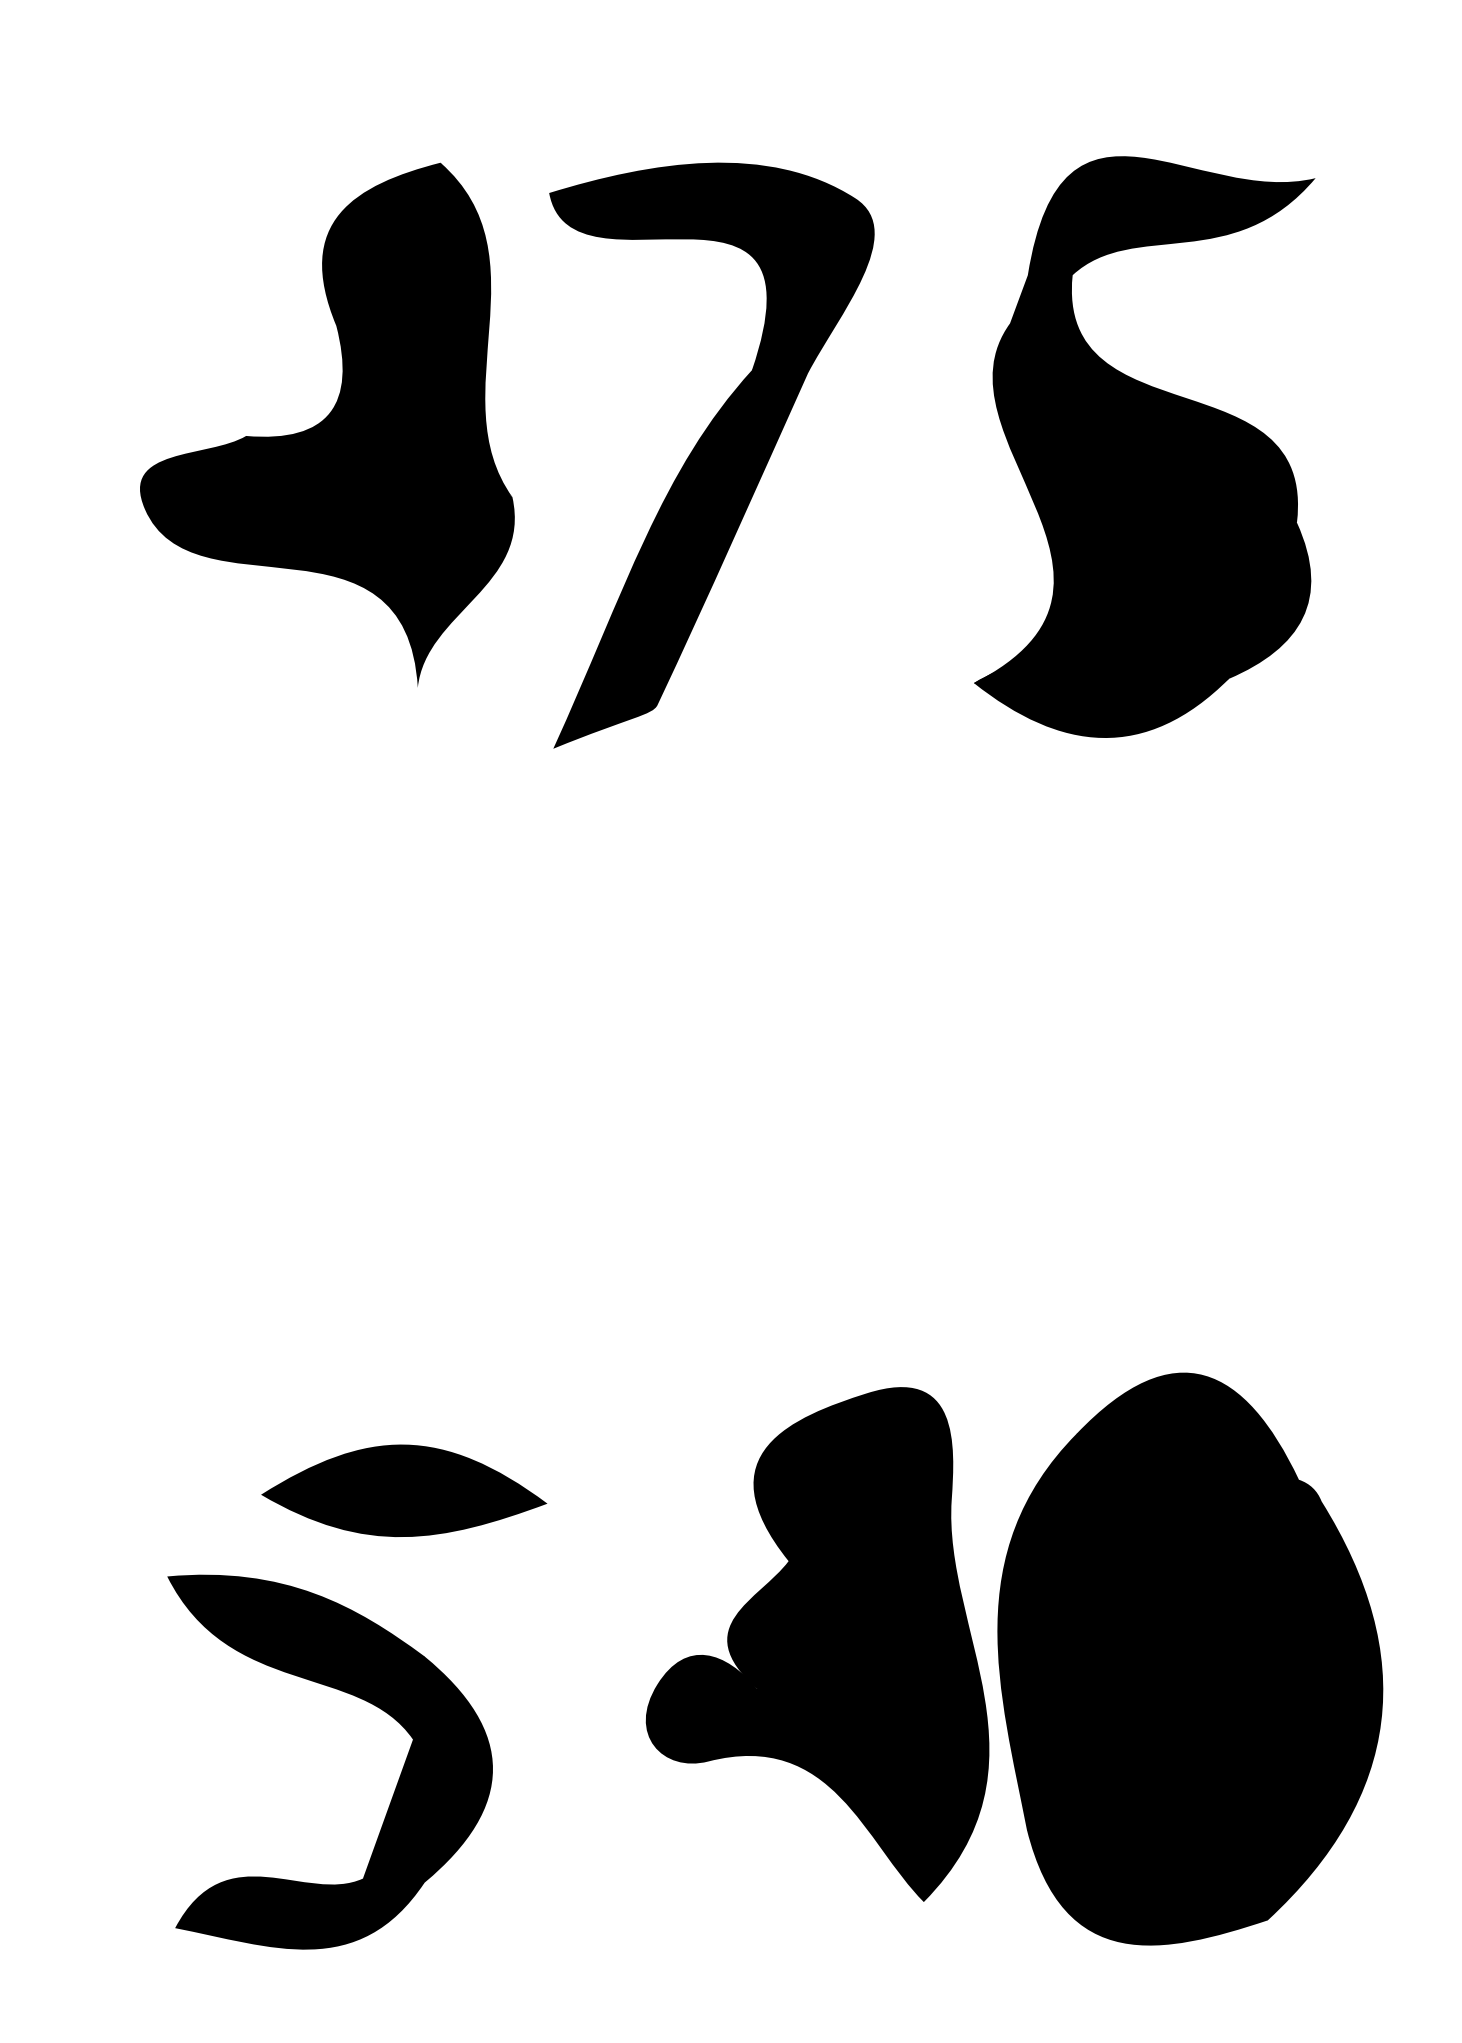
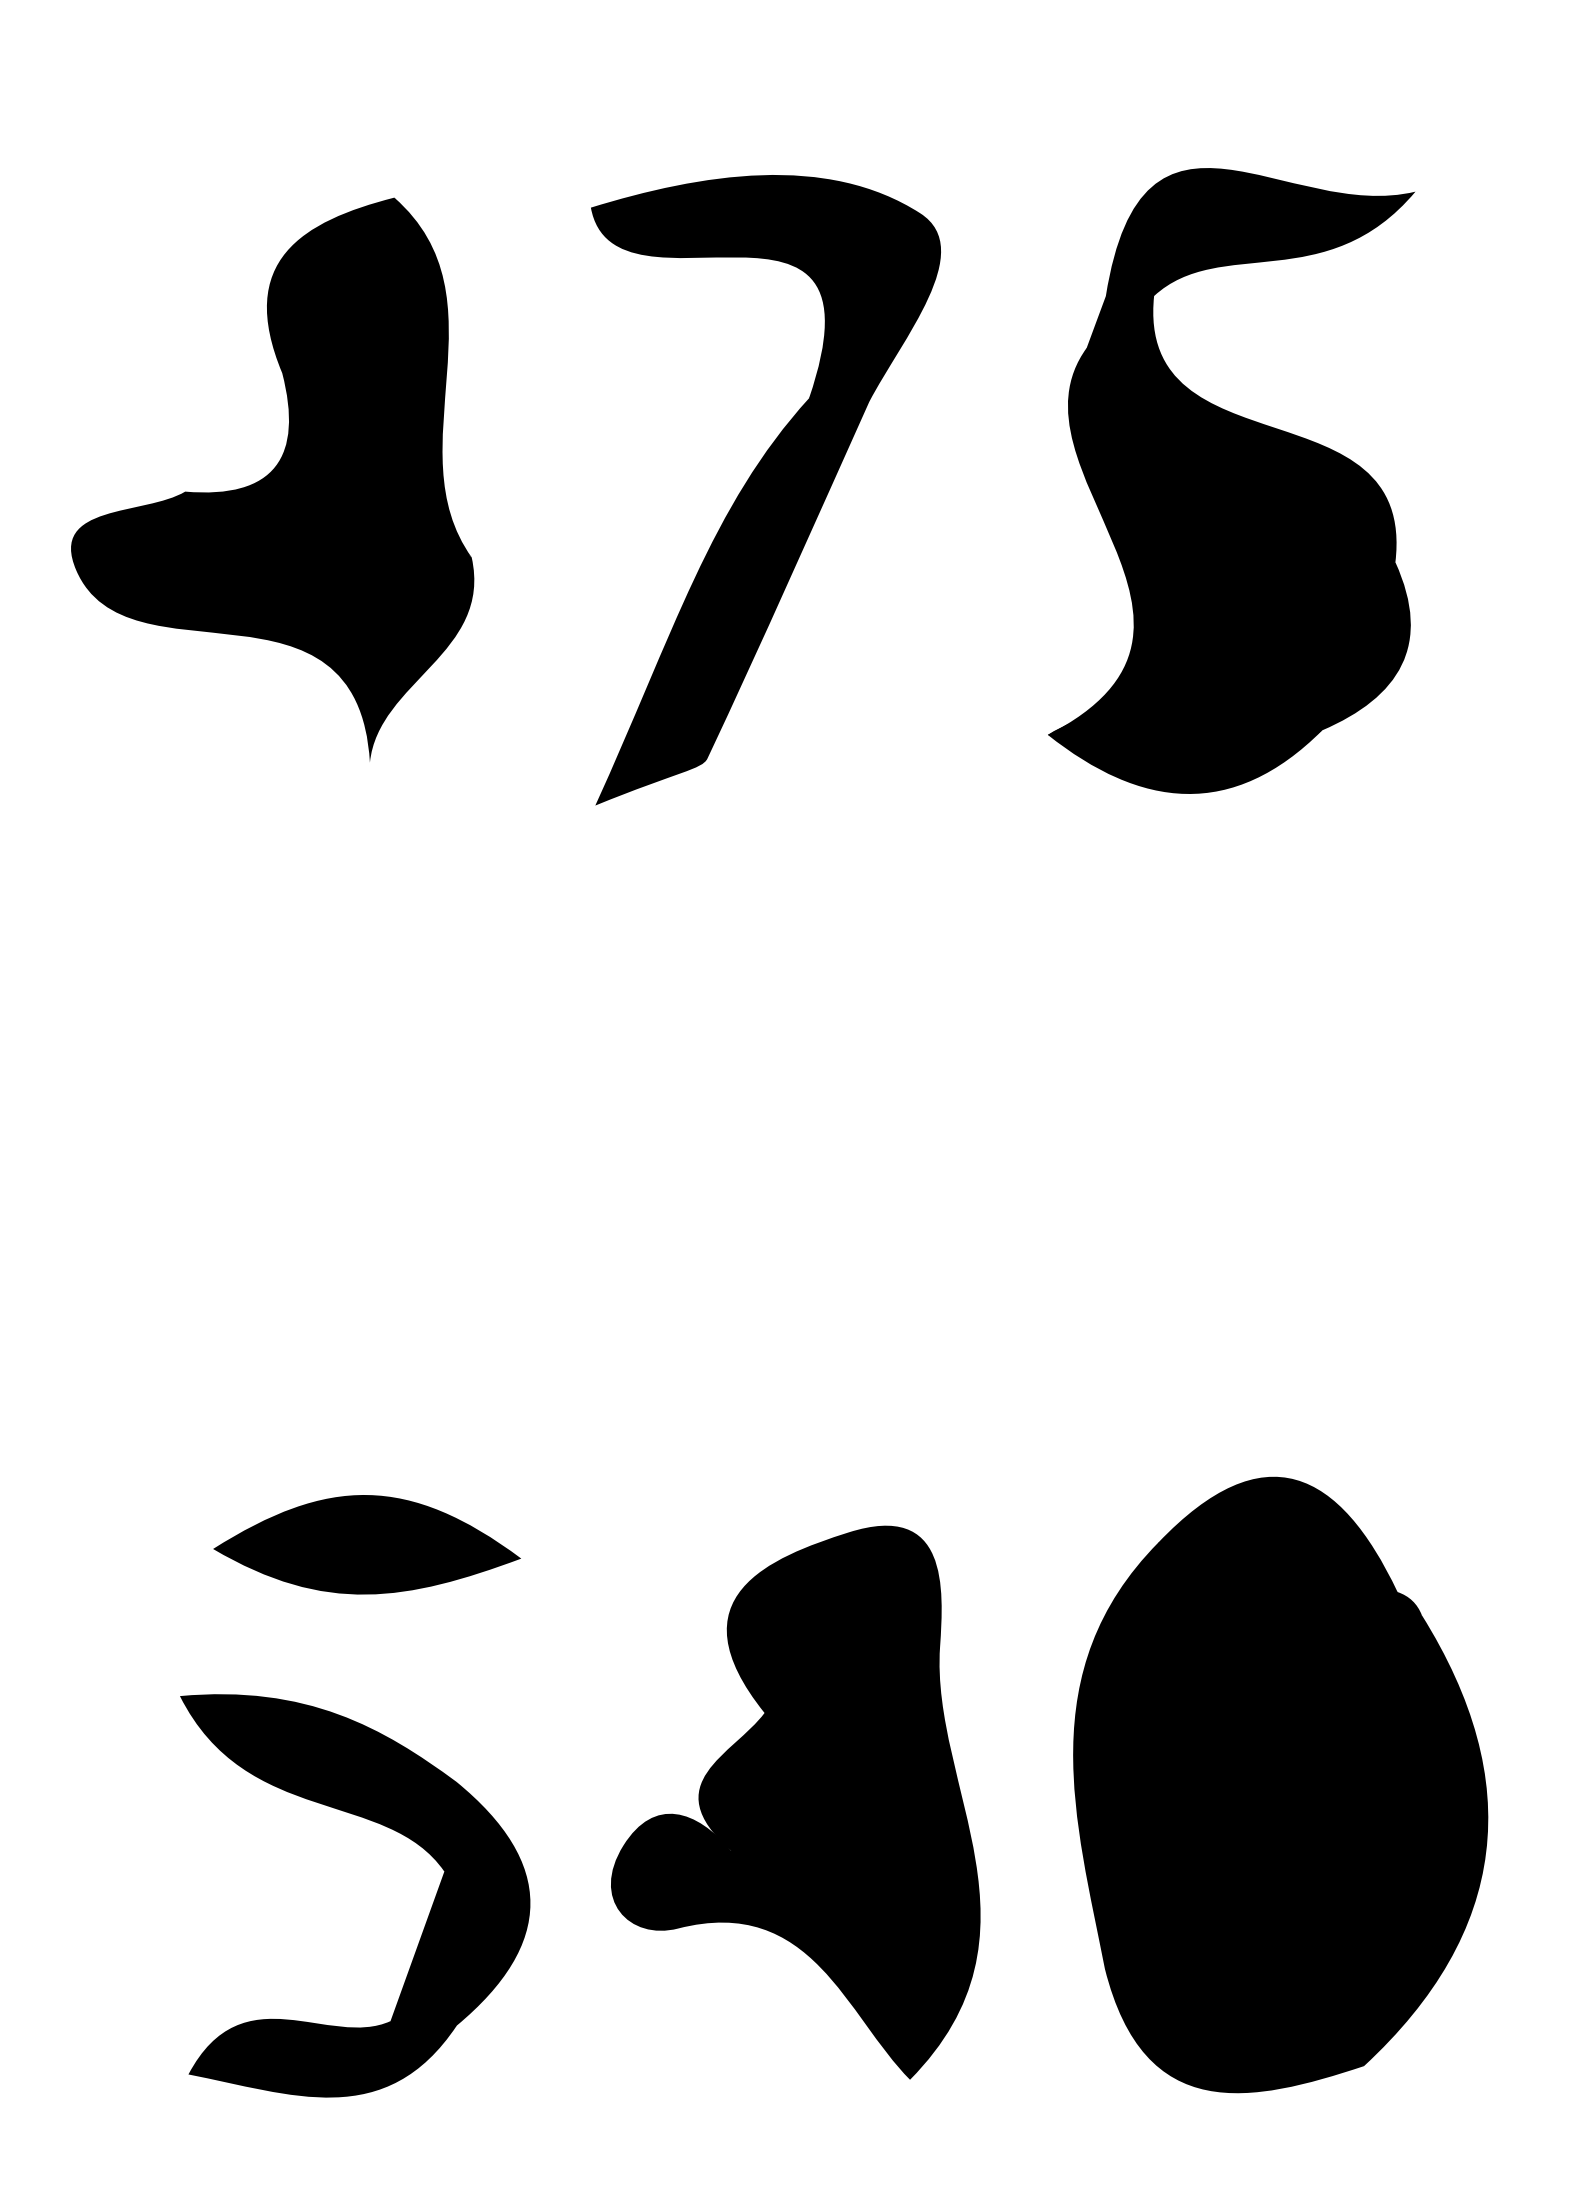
part: (327, 424) -> (272, 479), moved
part: (404, 1490) -> (367, 1544), moved
part: (817, 1644) -> (795, 1802), moved

